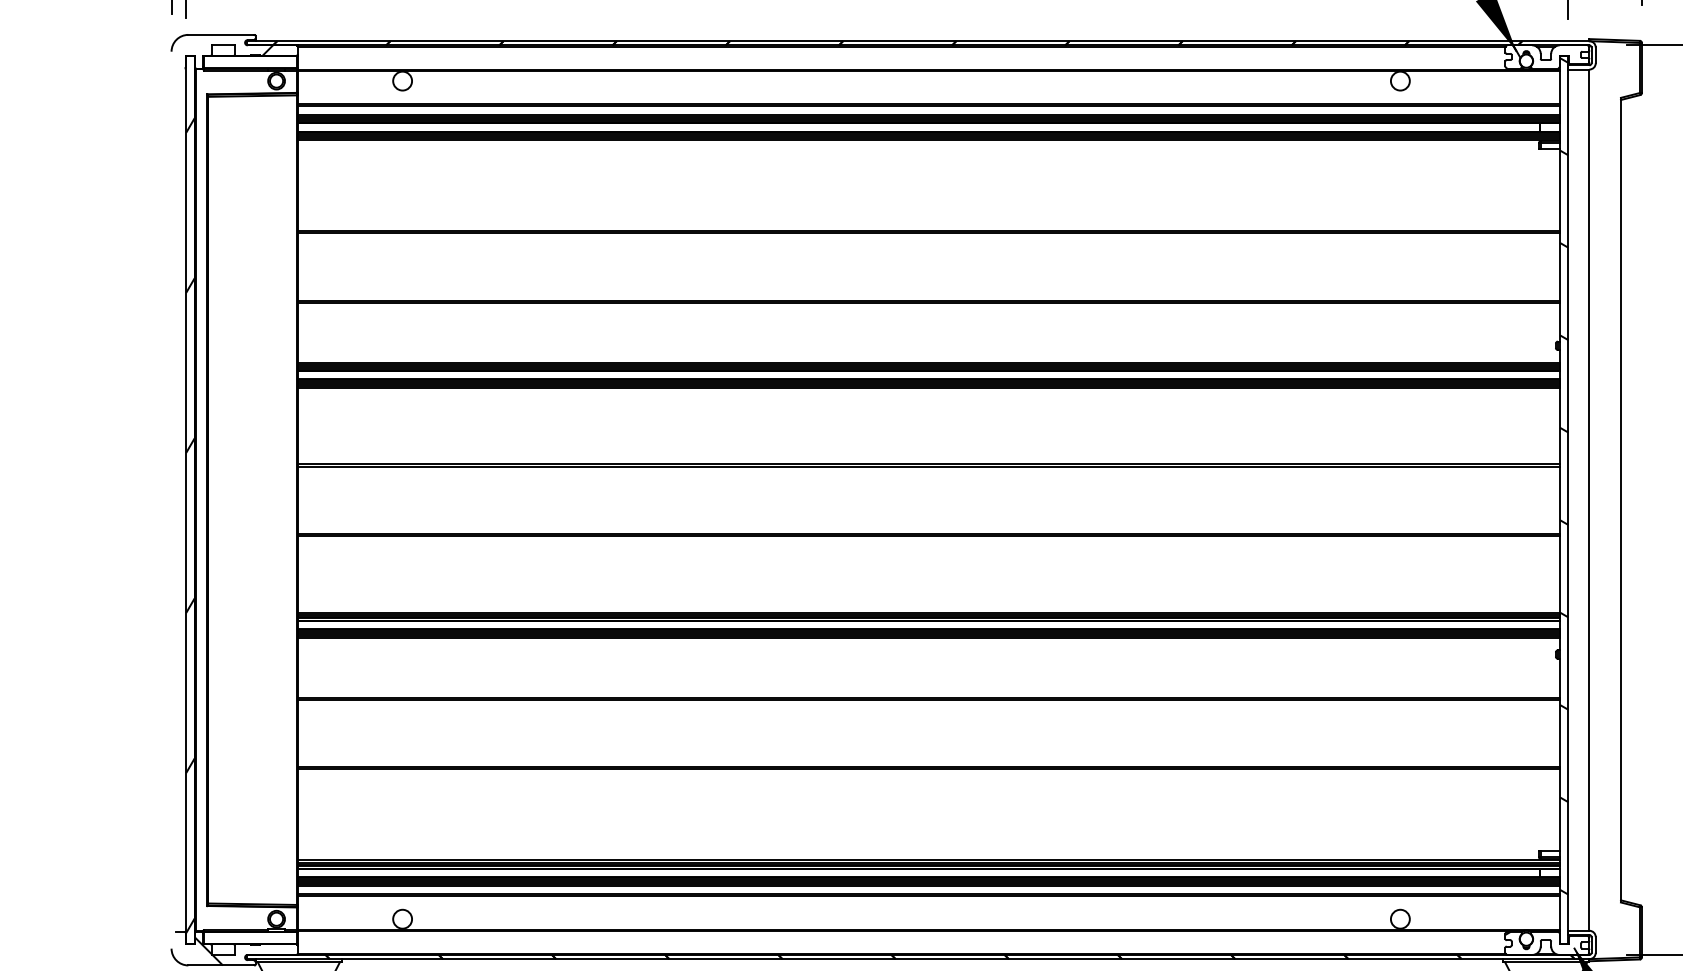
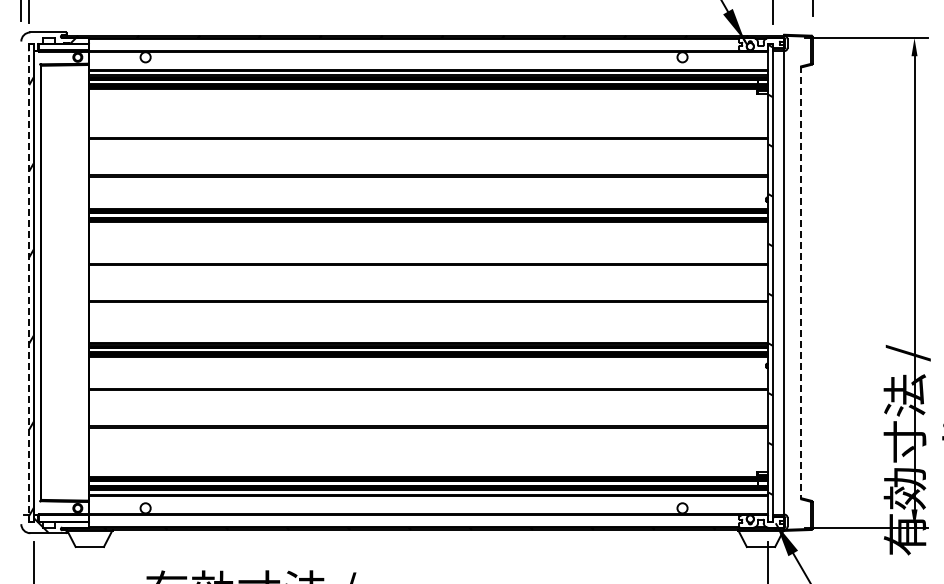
line: (186, 501) -> (29, 283), solid -> dashed
line: (1621, 501) -> (801, 283), solid -> dashed

